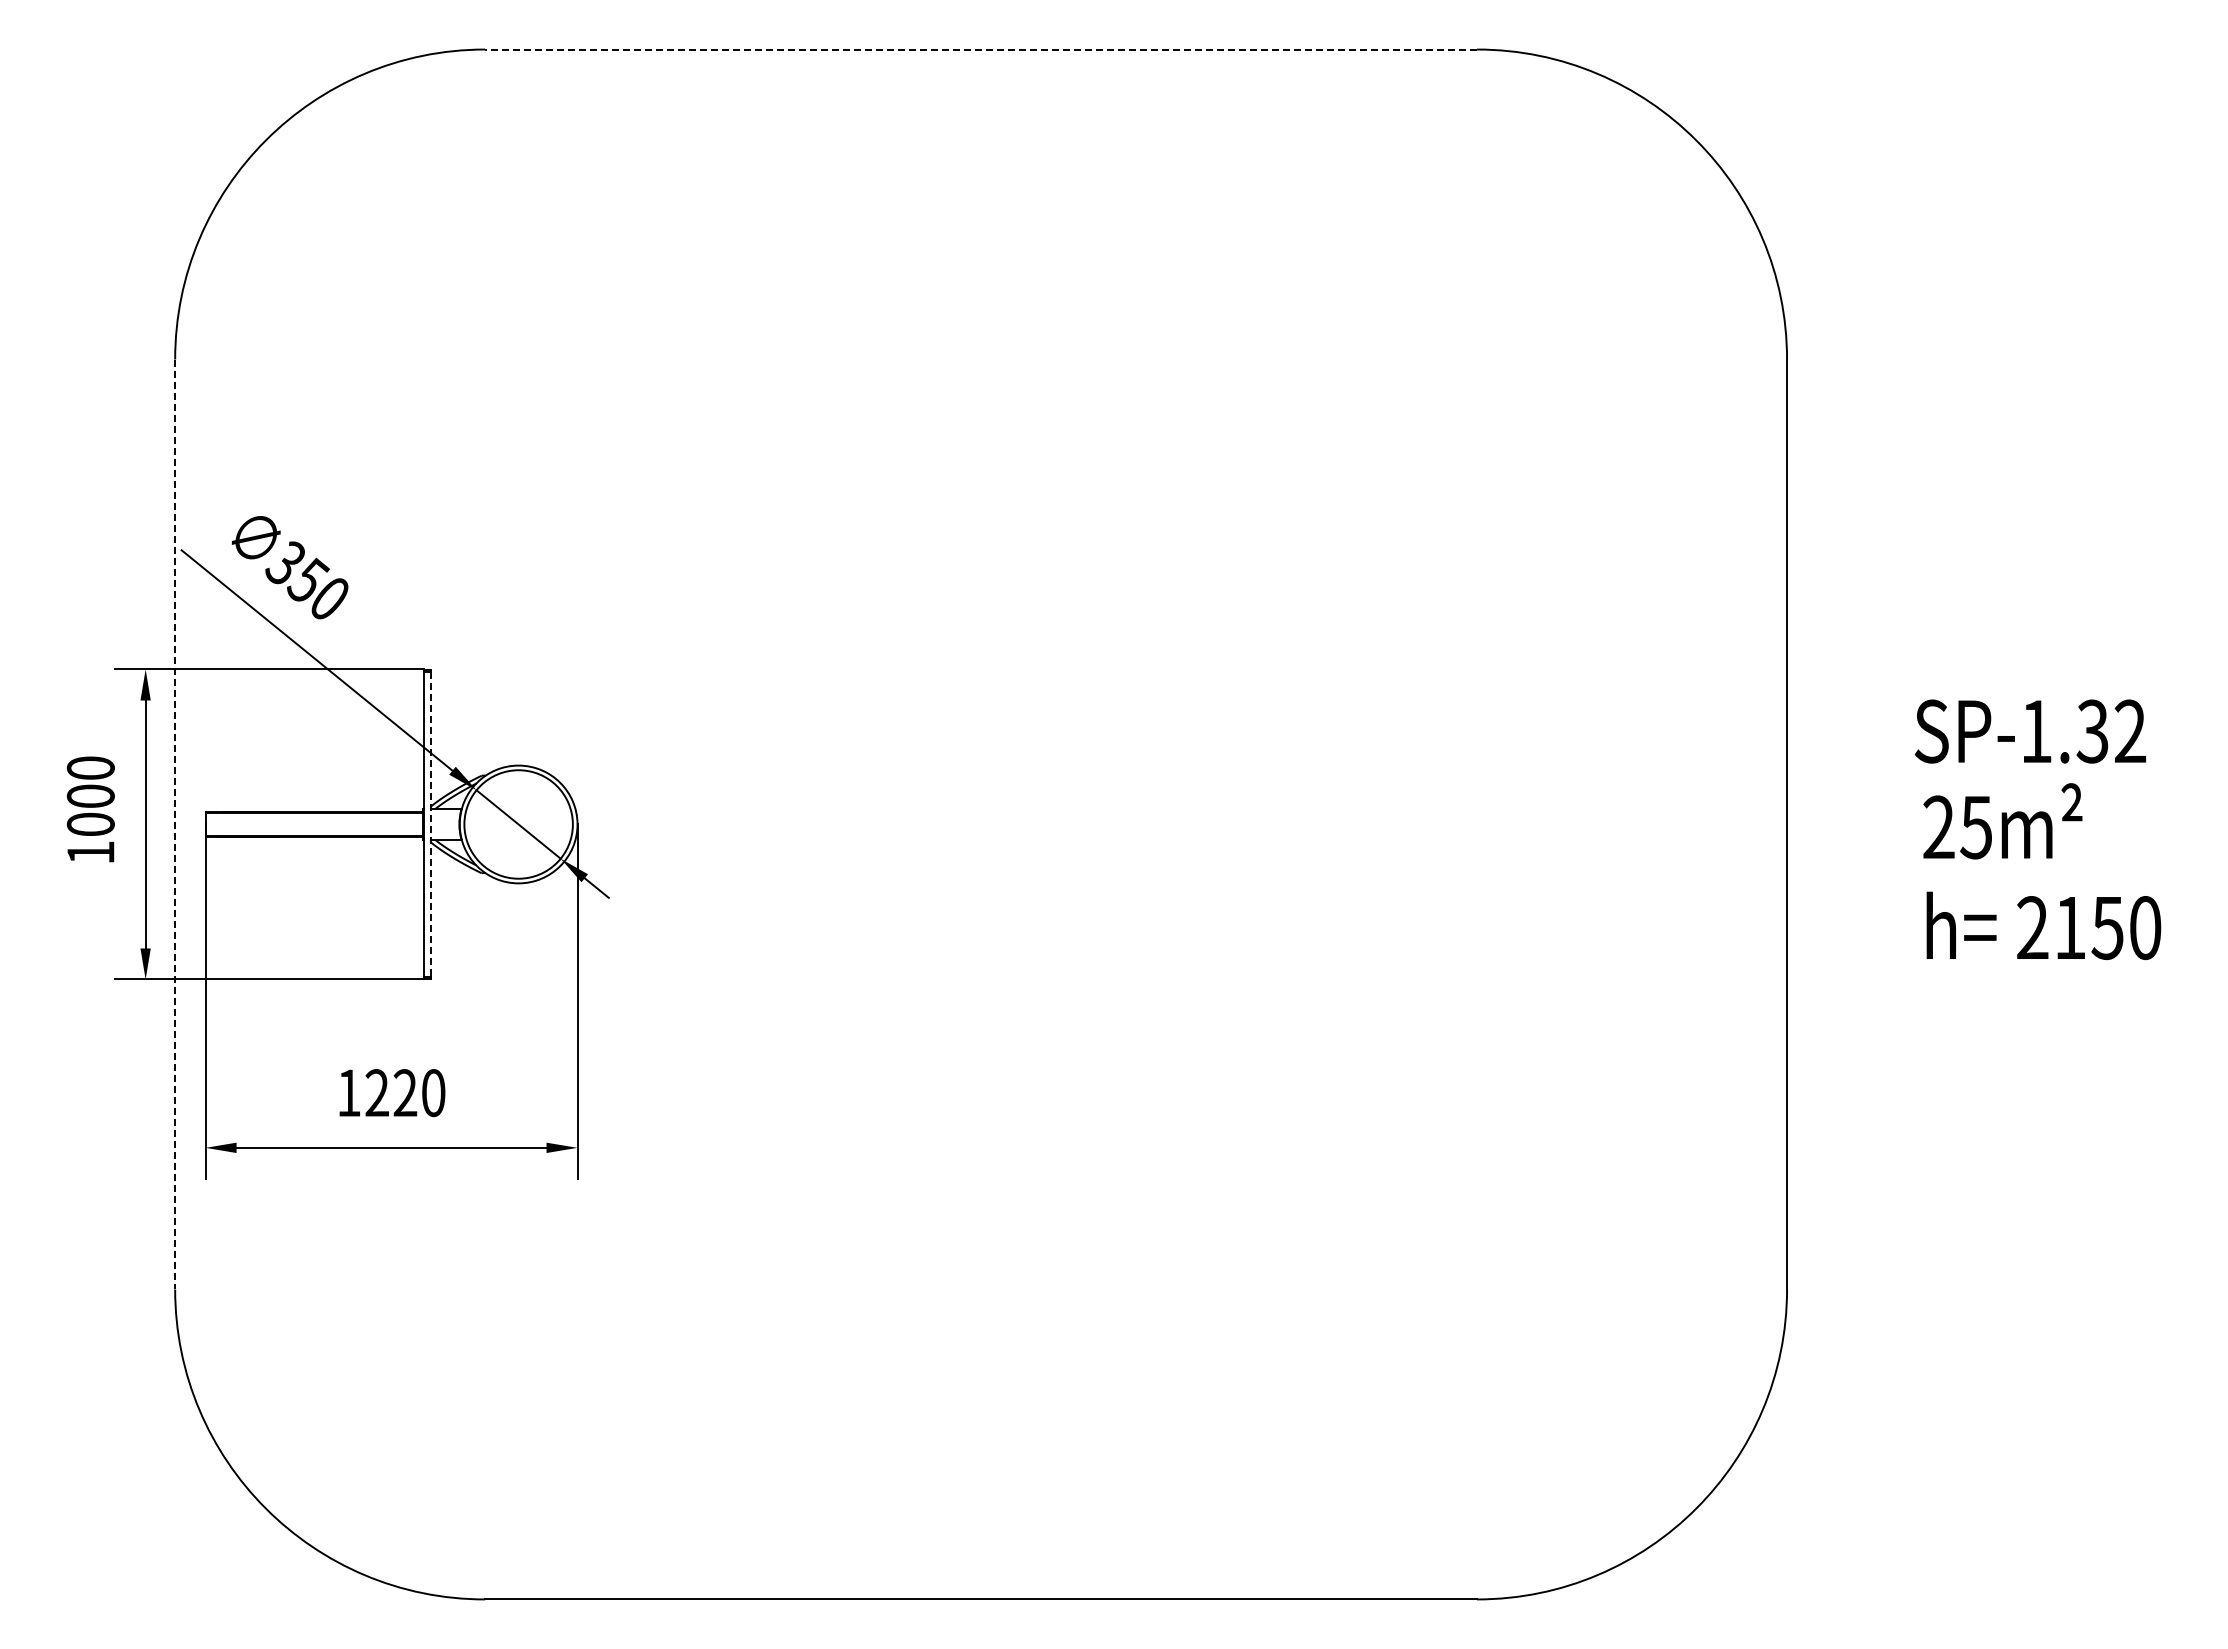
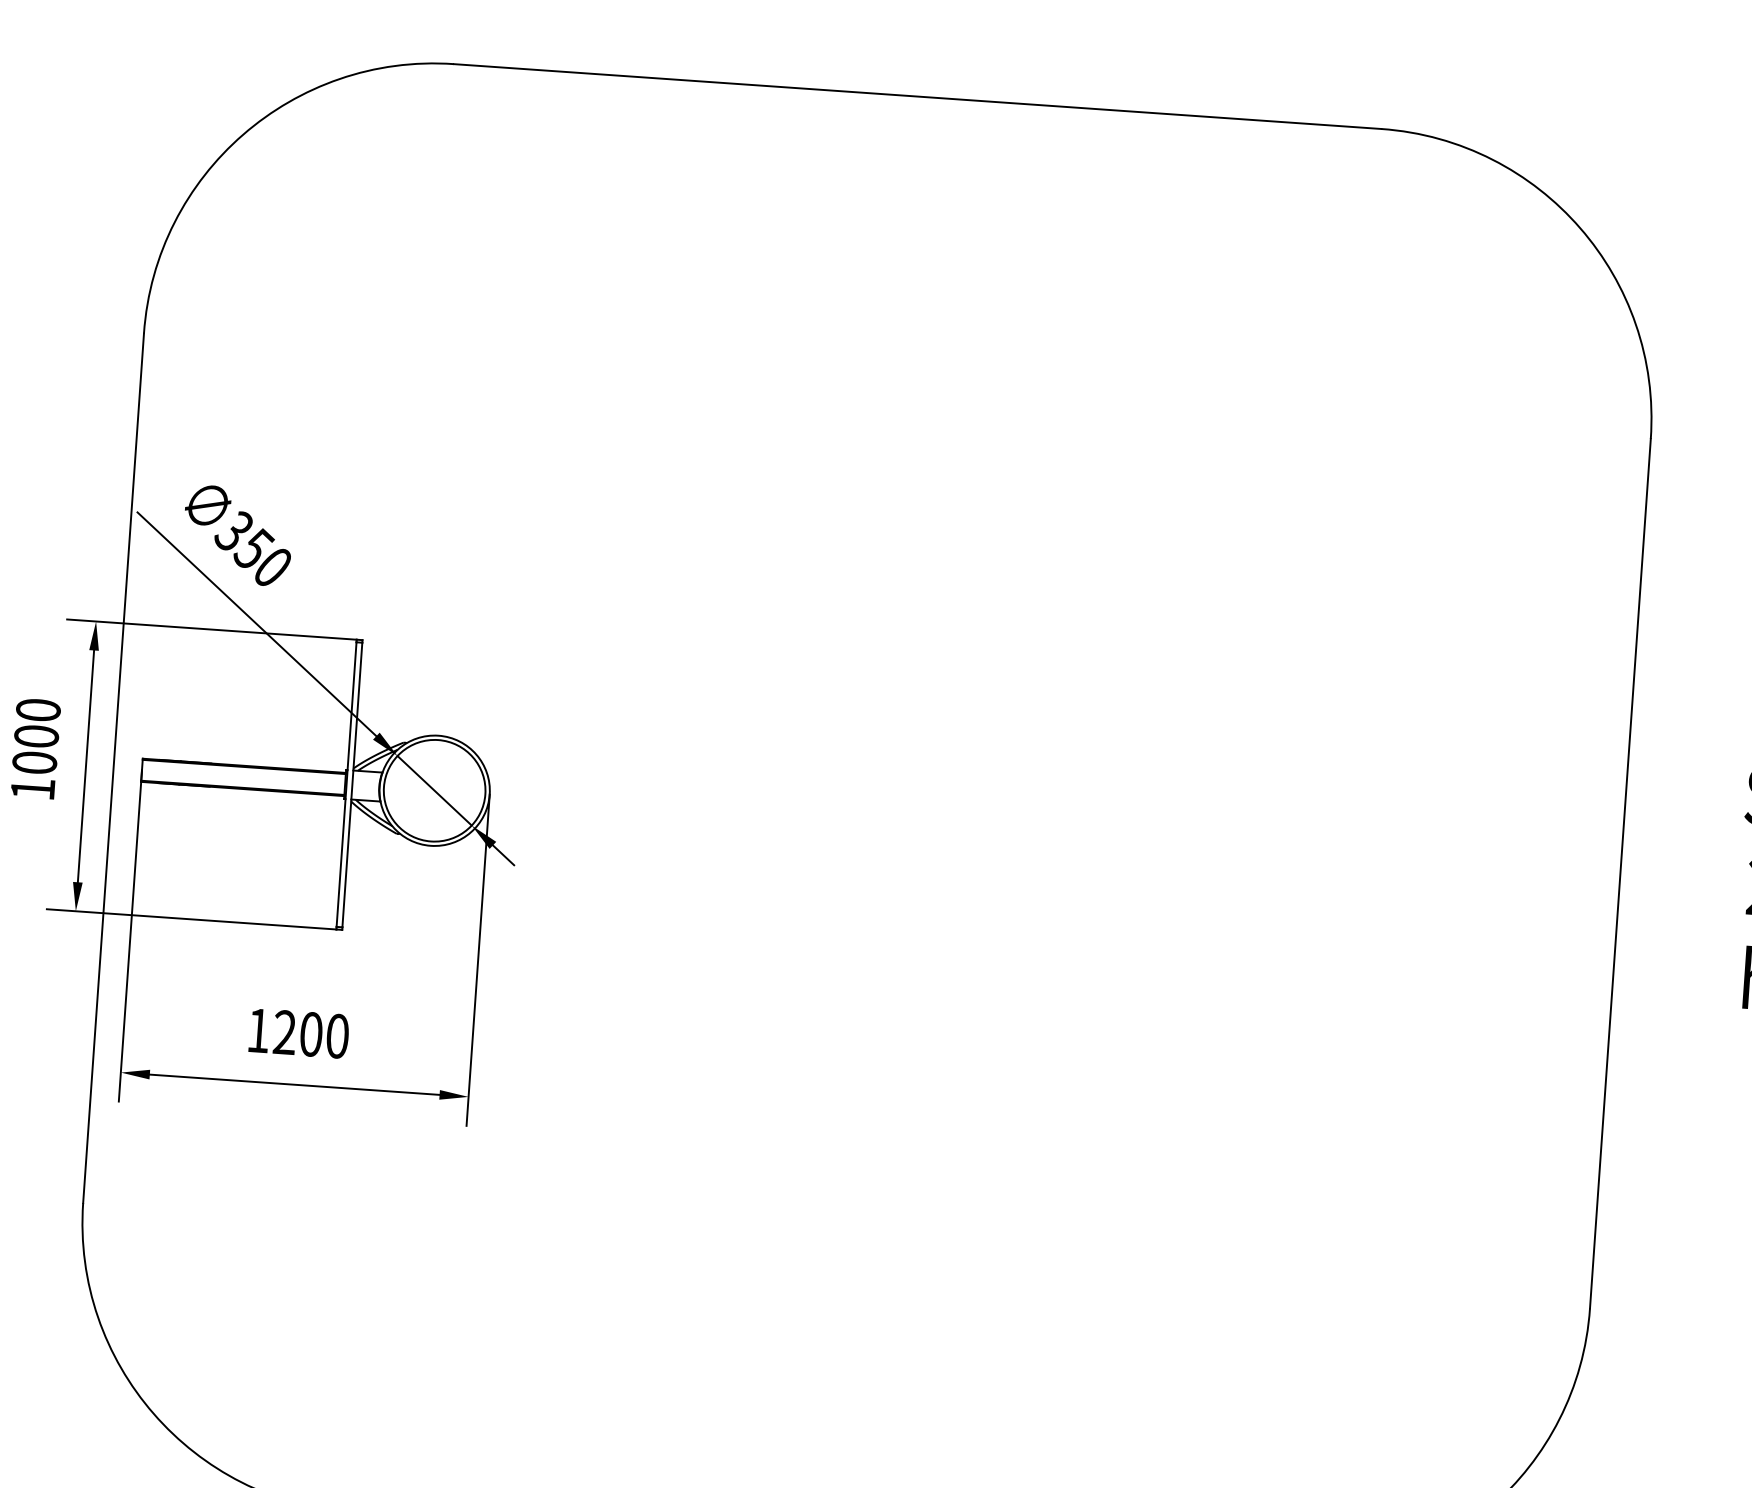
line: (981, 49) -> (918, 96), dashed -> solid
line: (175, 824) -> (113, 768), dashed -> solid
line: (430, 824) -> (352, 785), dashed -> solid
text: (405, 1093) -> (311, 1034), 1220 -> 1200

